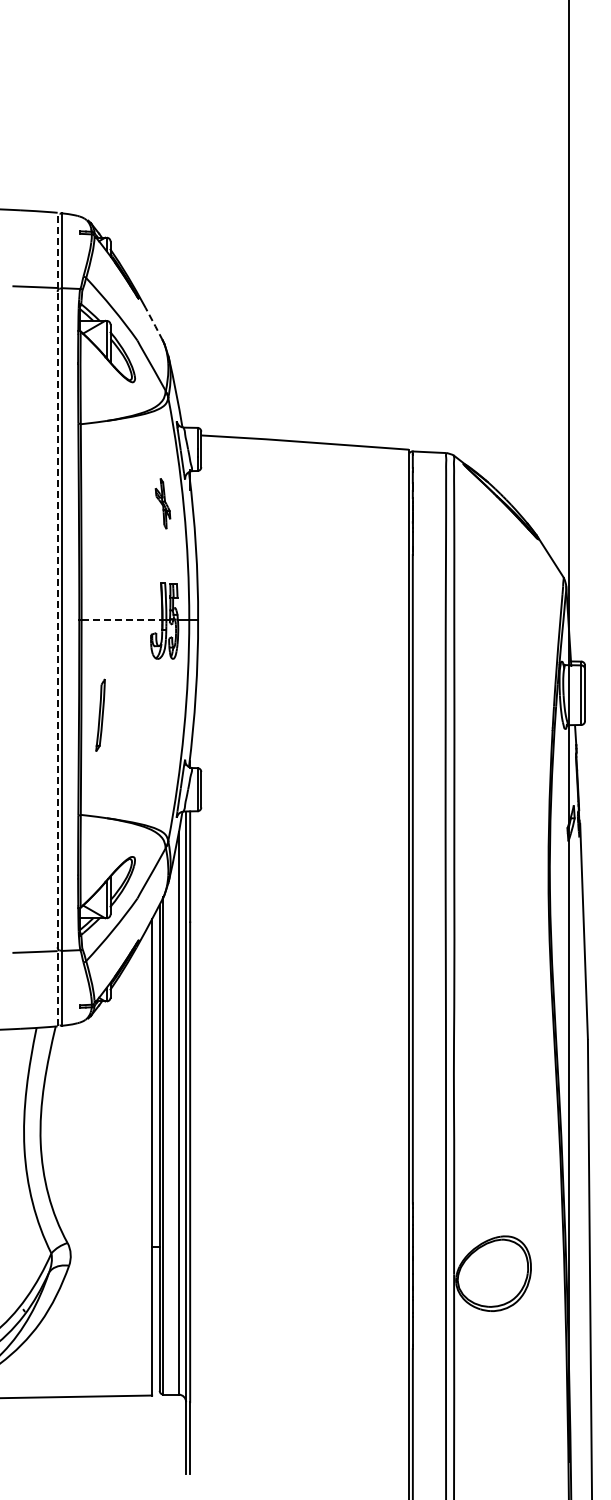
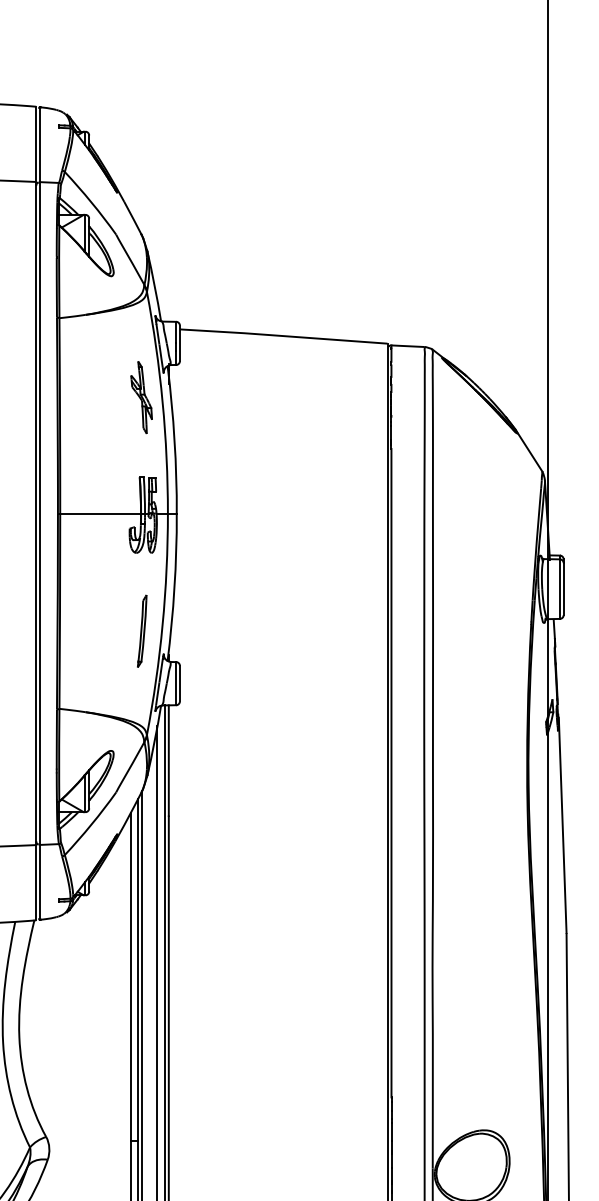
line: (154, 324) -> (133, 218), dashed -> solid
part: (162, 503) -> (141, 397), size x1.43
line: (57, 619) -> (36, 513), dashed -> solid
line: (122, 619) -> (101, 513), dashed -> solid
part: (100, 714) -> (142, 630), moved

